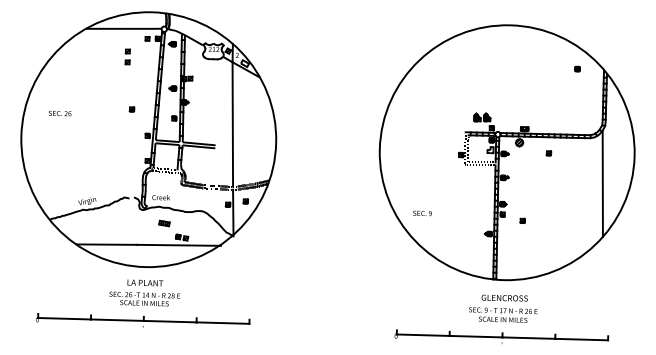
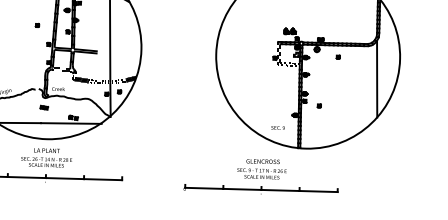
text: (422, 213) -> (278, 127), moved
part: (164, 223) -> (44, 107), moved
part: (501, 319) -> (260, 177), moved

